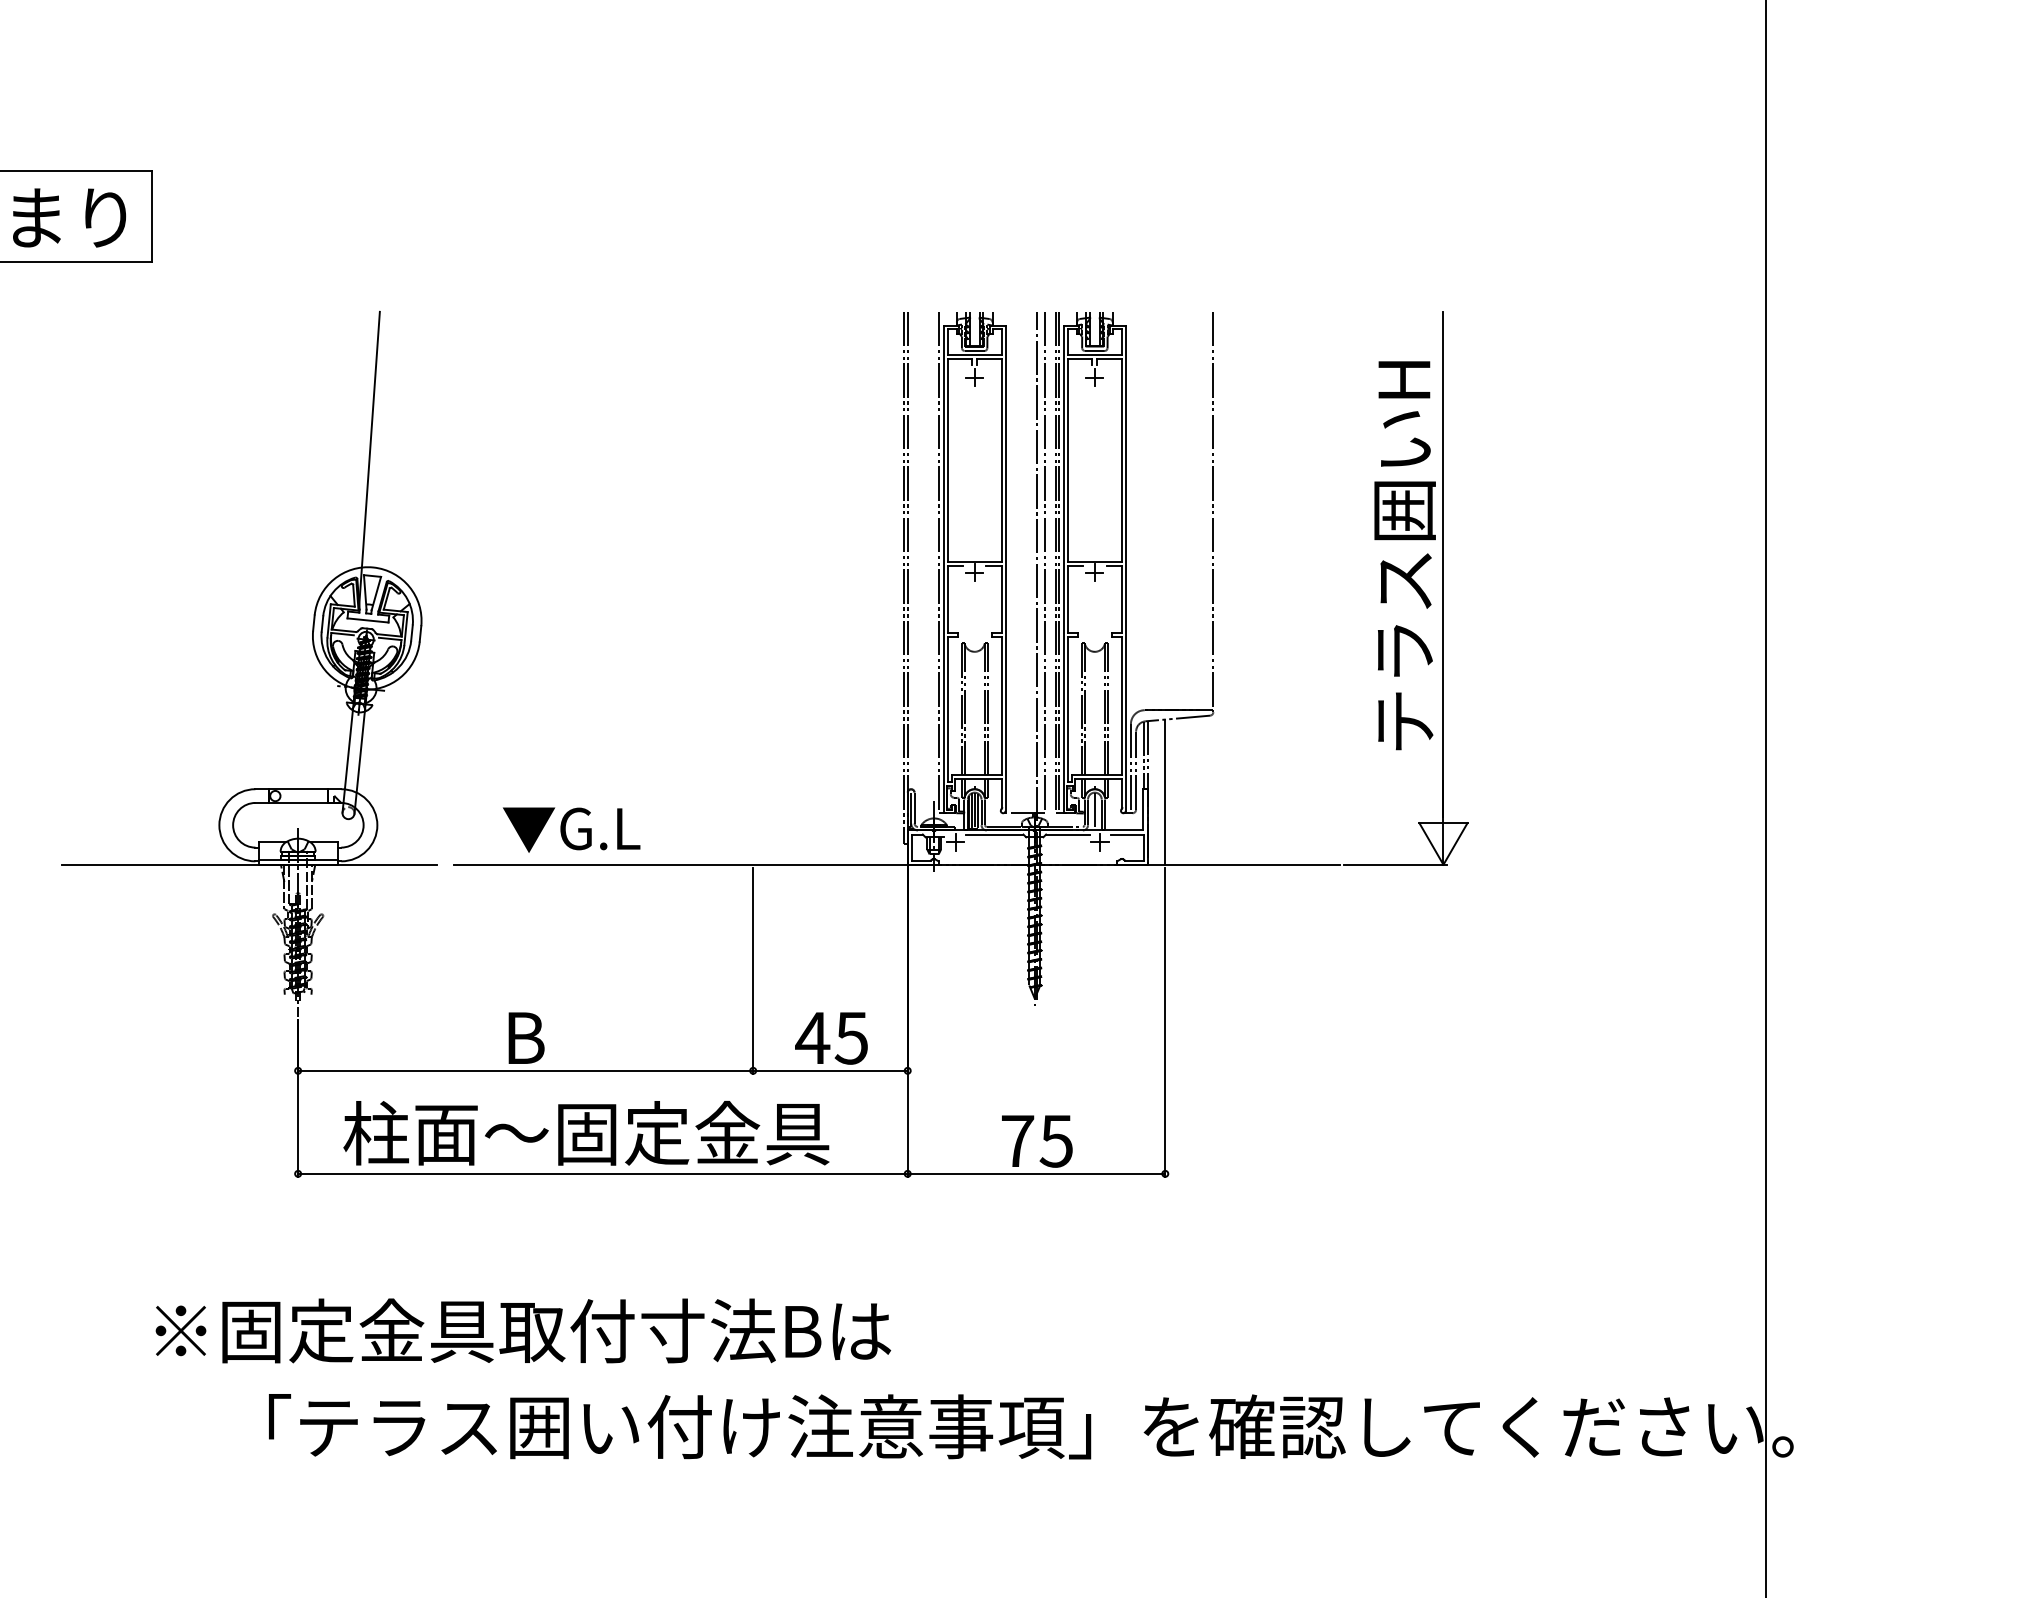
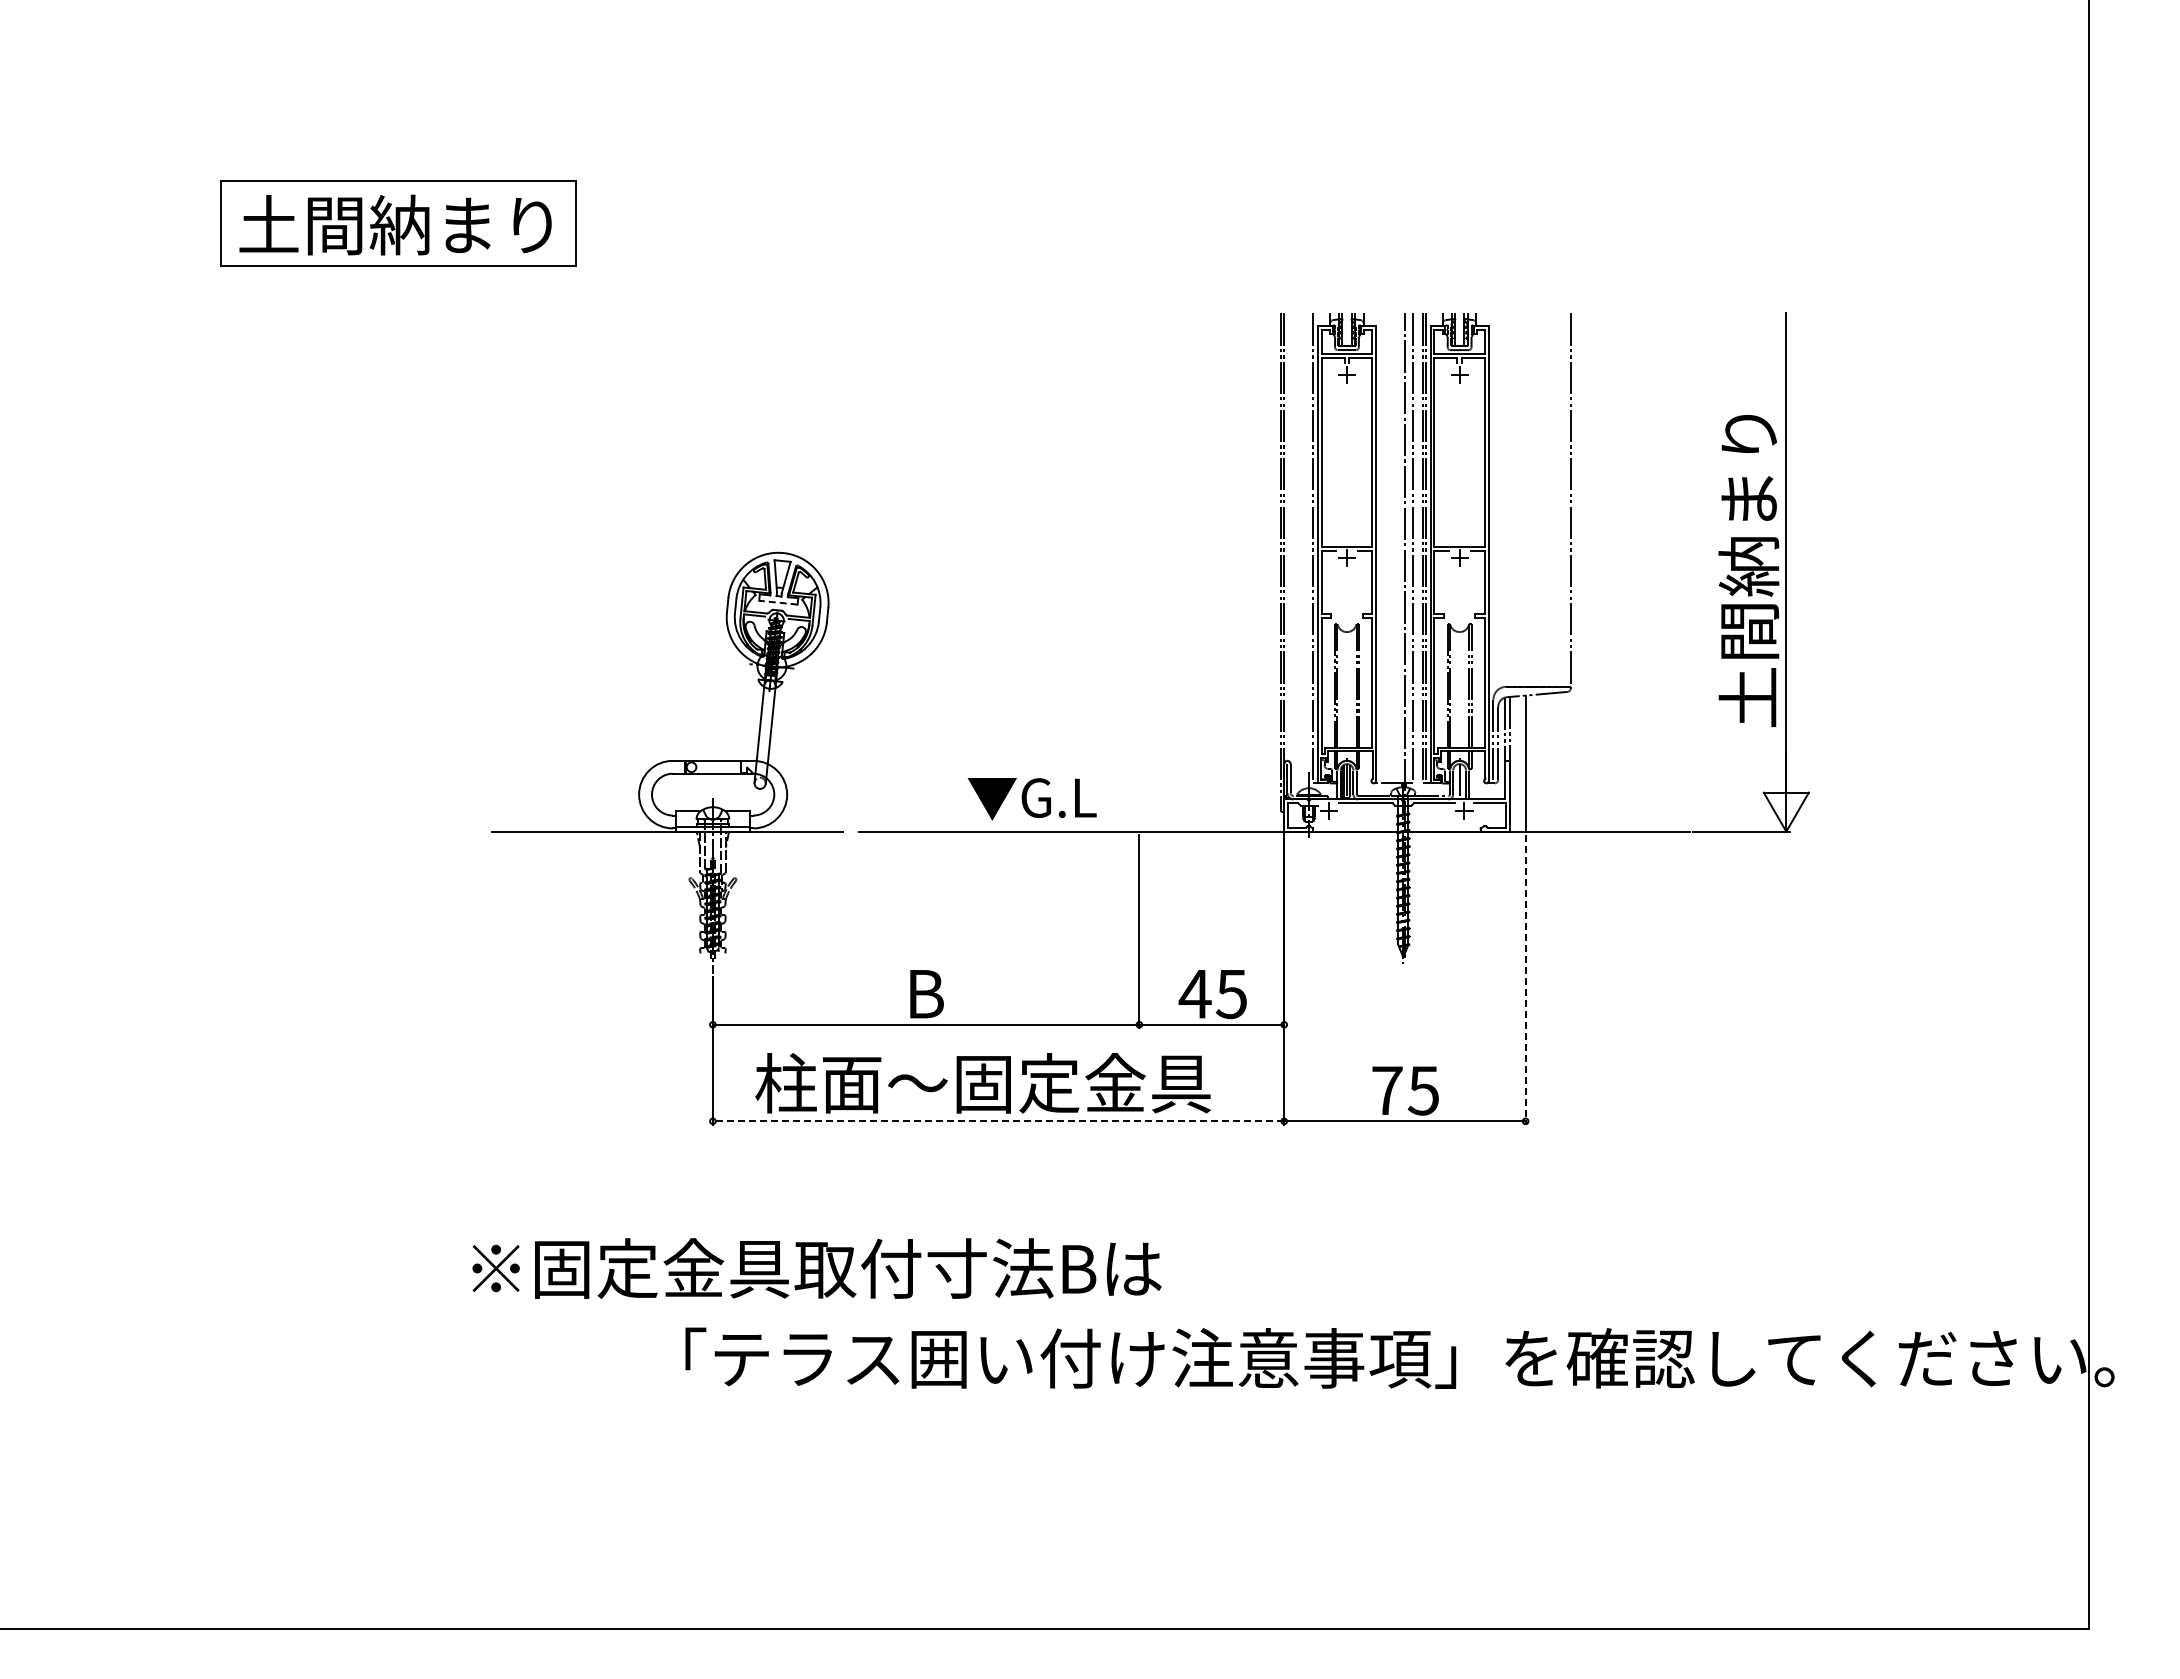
line: (369, 459) -> (779, 451), removed
text: (1403, 557) -> (1748, 543), テラス囲いH -> 土間納まり
line: (367, 620) -> (777, 602), solid -> dashed
text: (570, 830) -> (1031, 799), moved
line: (1165, 1022) -> (1525, 979), solid -> dashed
line: (602, 1174) -> (998, 1121), solid -> dashed
text: (522, 1330) -> (816, 1268), moved

